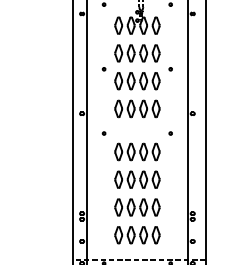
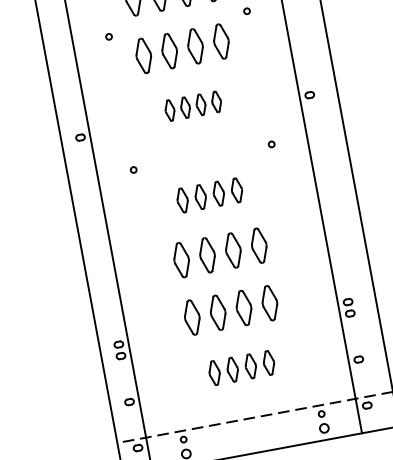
part: (137, 108) -> (193, 105), size x0.6
part: (137, 151) -> (209, 194), size x0.7
part: (137, 235) -> (241, 368), size x0.7

